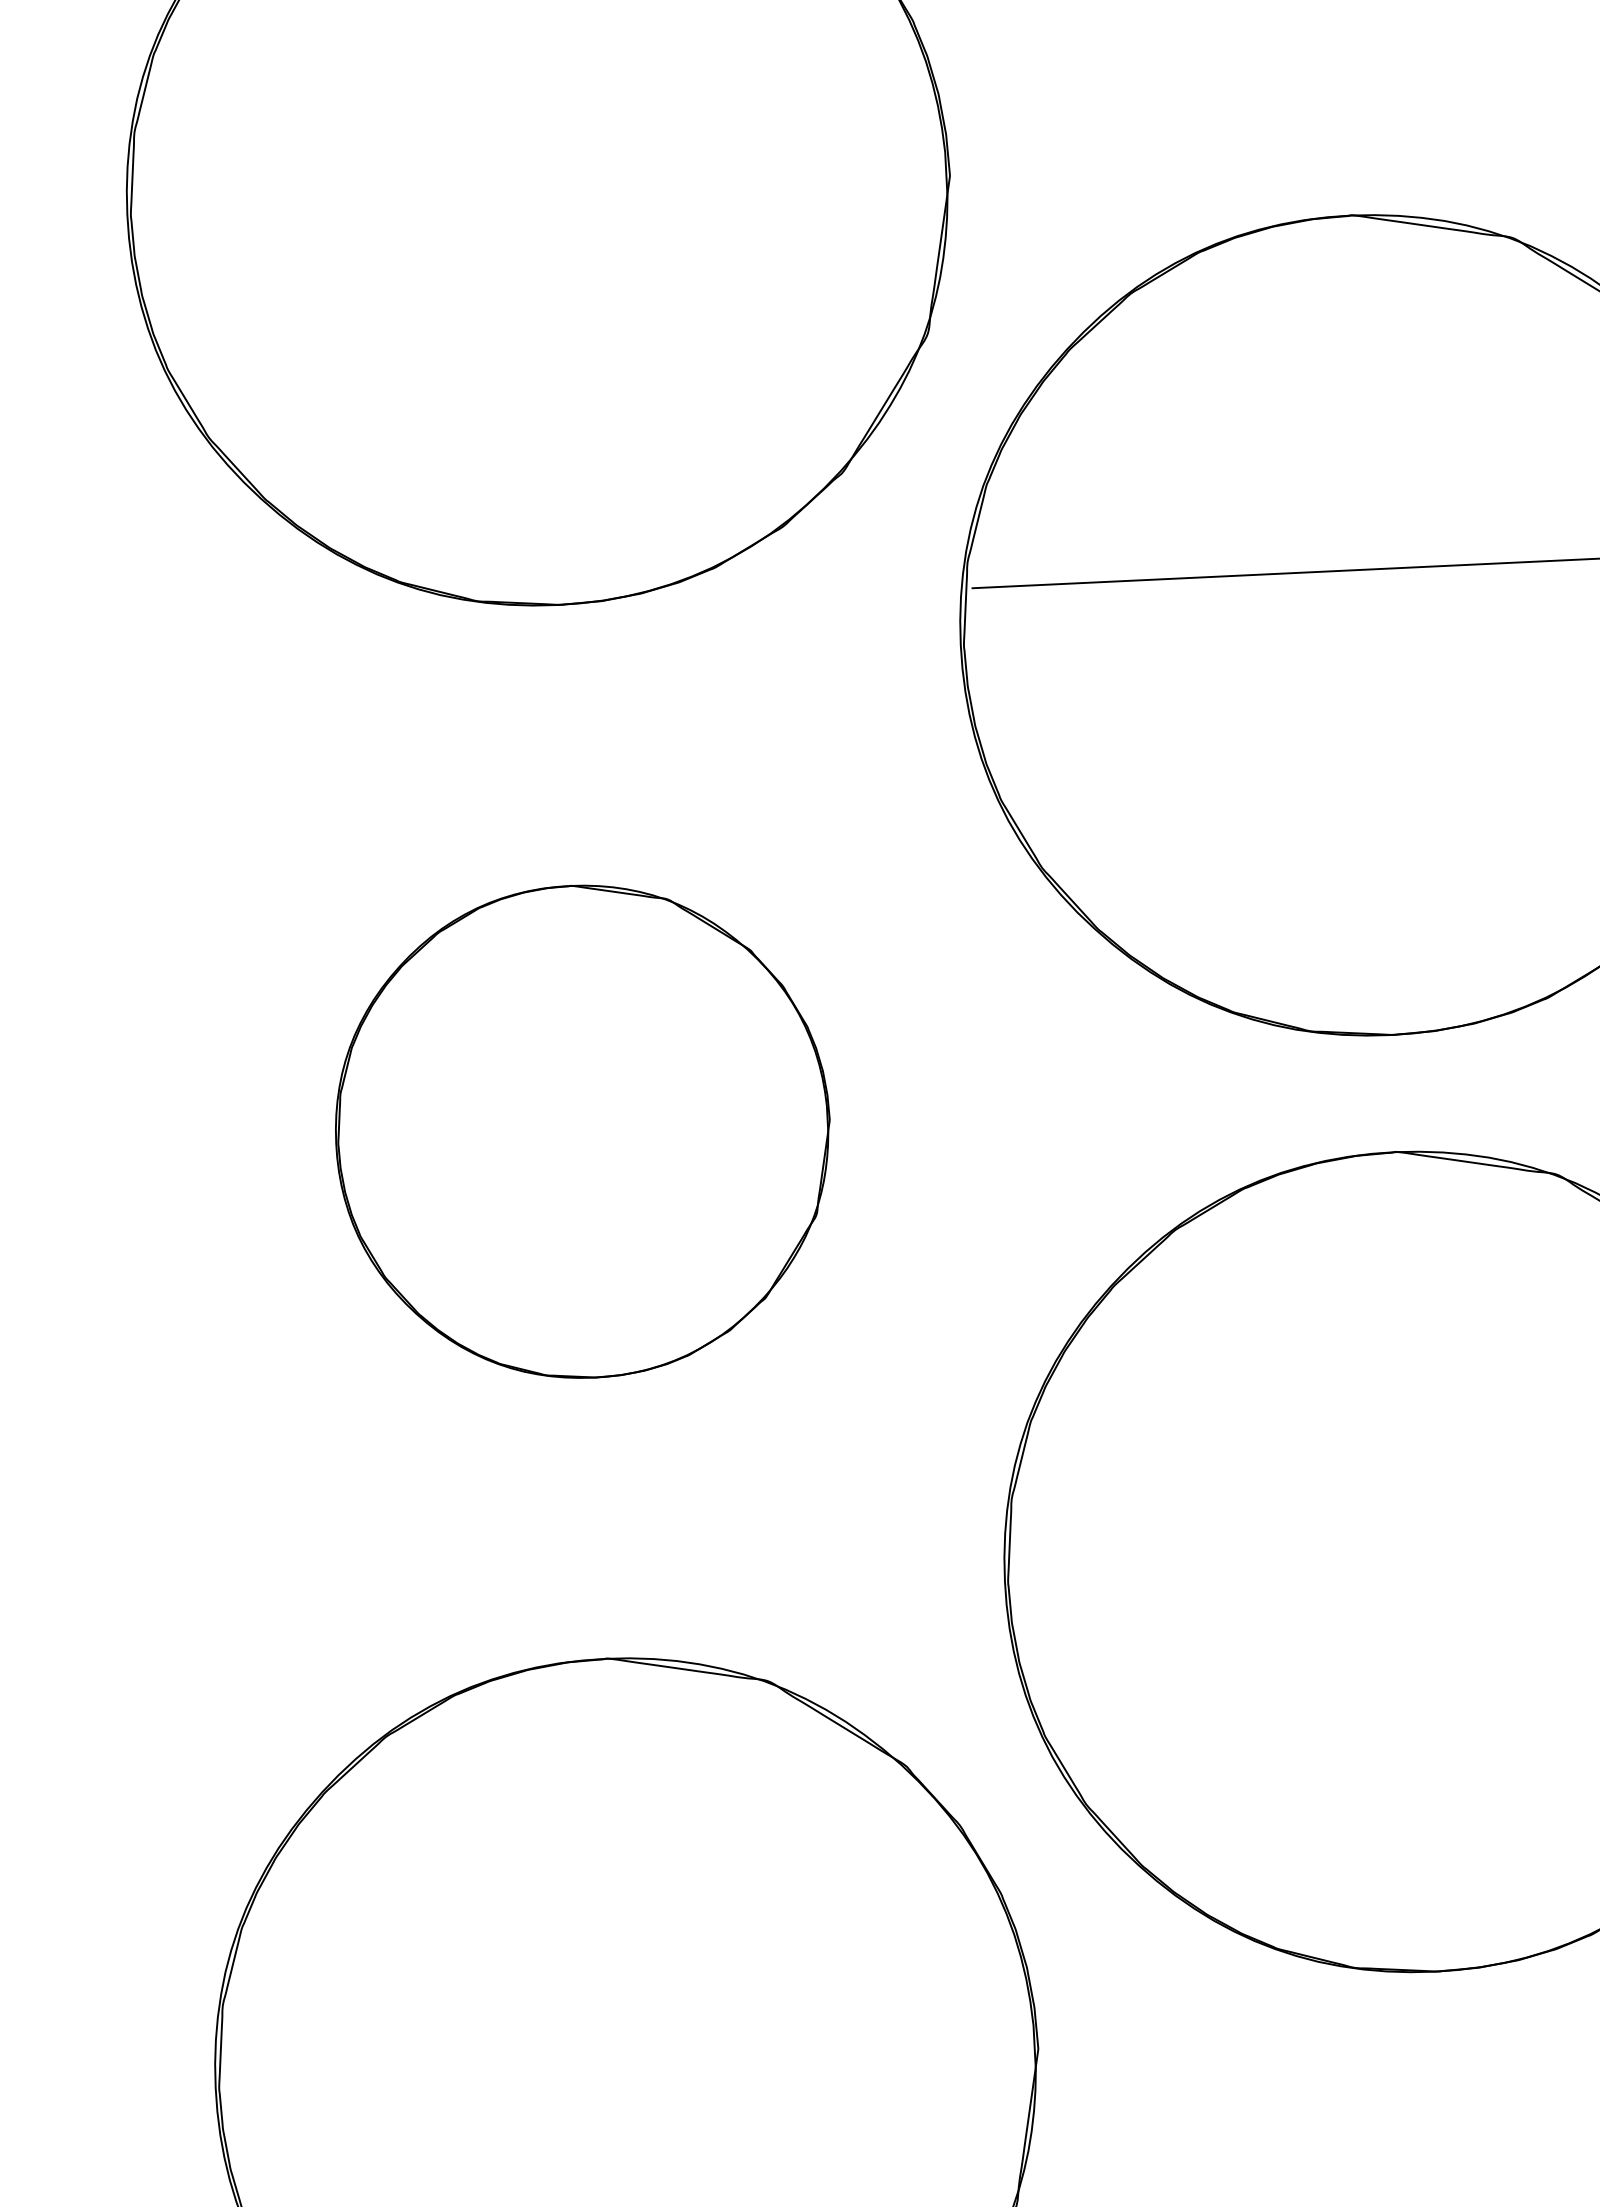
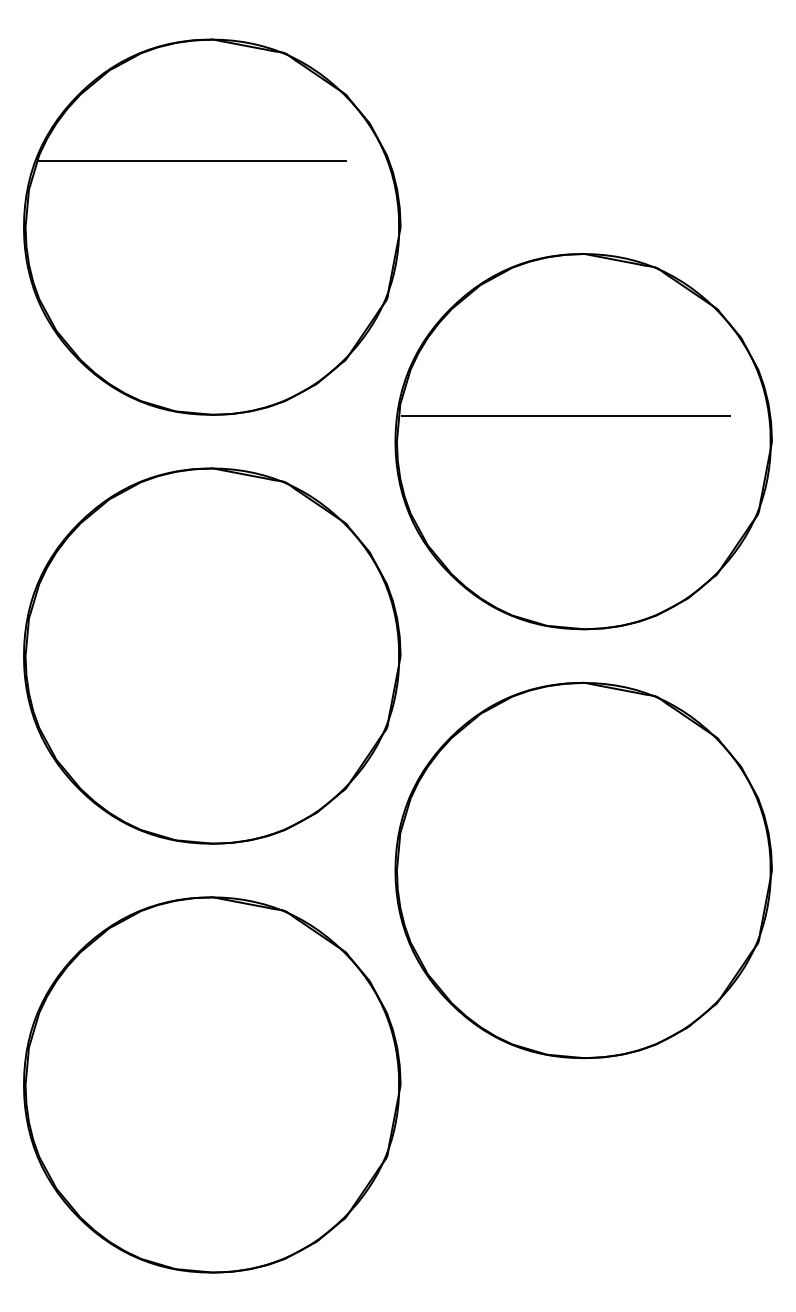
line: (486, 53) -> (191, 161), added
part: (583, 1130) -> (212, 655), size x1.67

